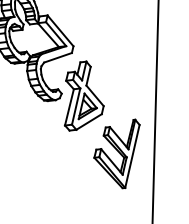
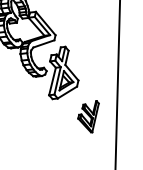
part: (116, 153) -> (88, 116), size x0.6

